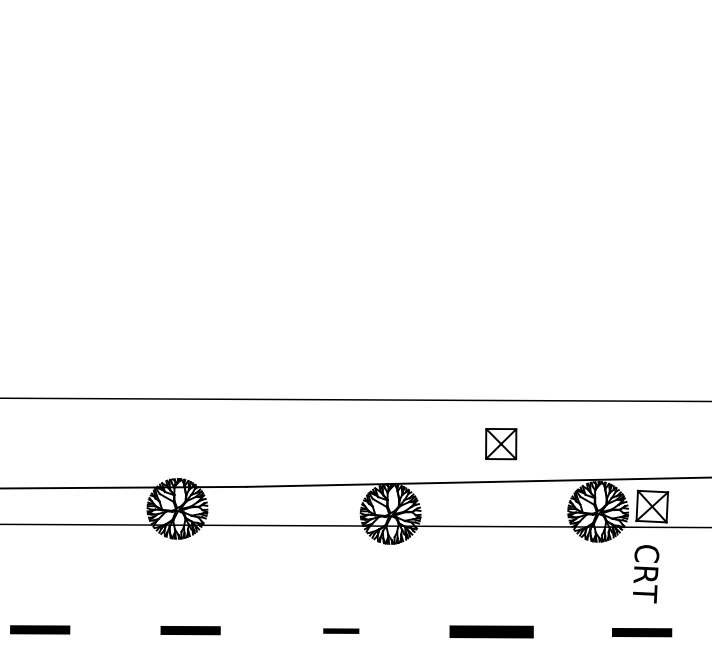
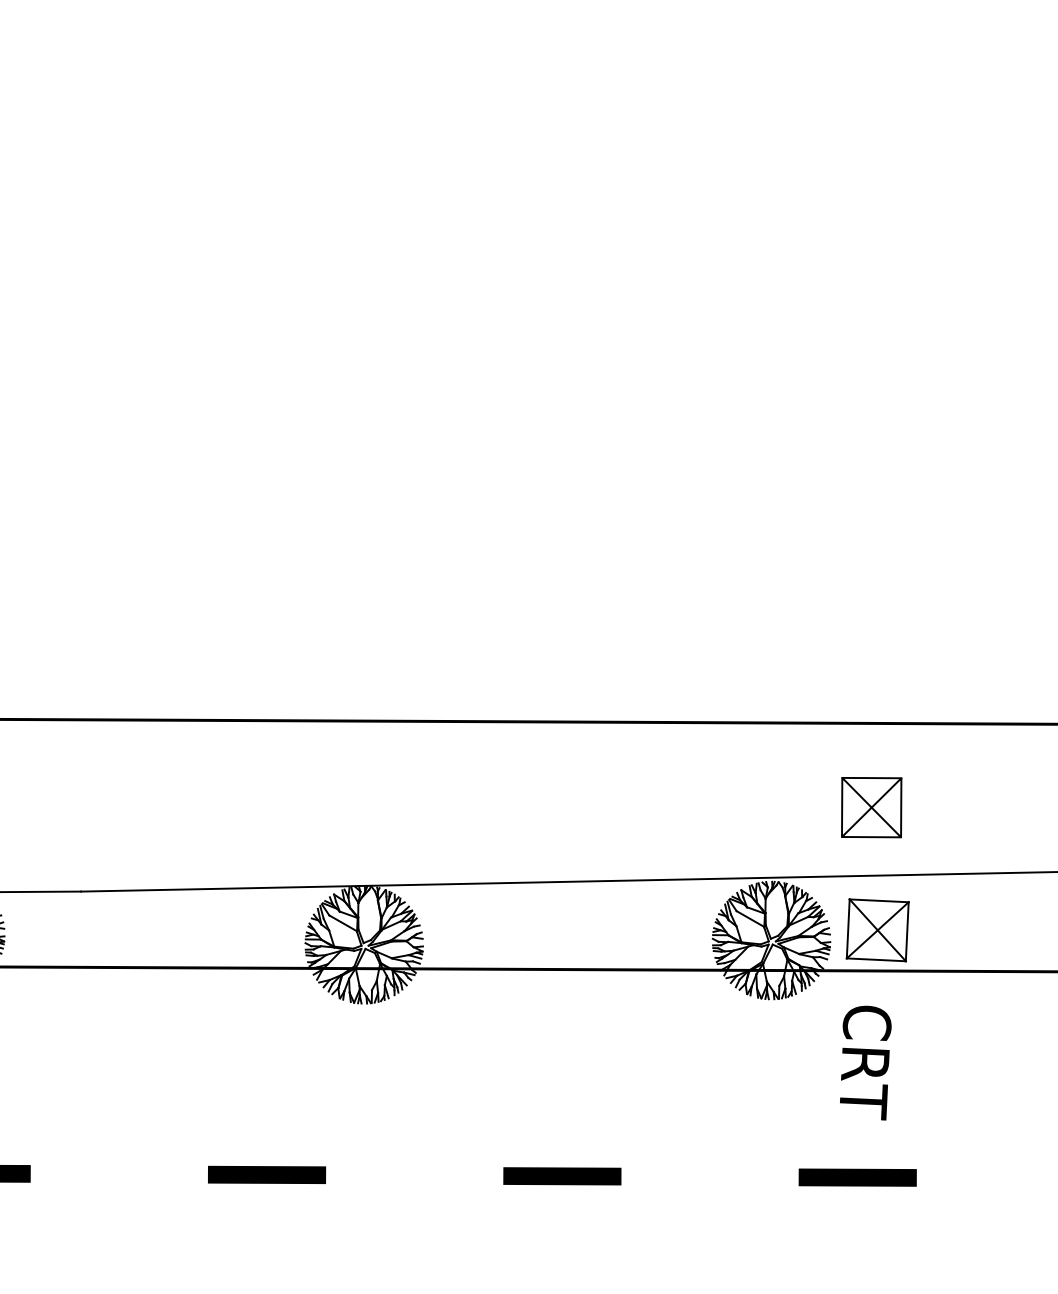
part: (501, 444) -> (872, 808), moved
part: (341, 630) -> (267, 1173), size x1.67
part: (491, 631) -> (562, 1175), size x0.71

